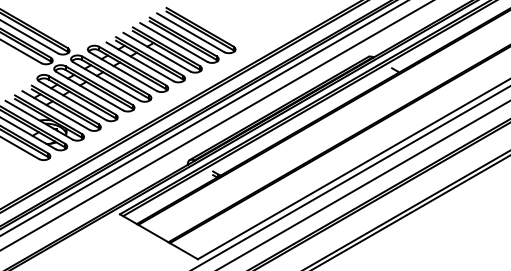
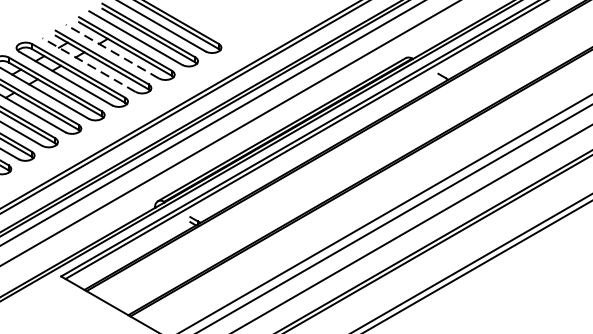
line: (156, 52) -> (111, 52), solid -> dashed
line: (140, 61) -> (89, 64), solid -> dashed

